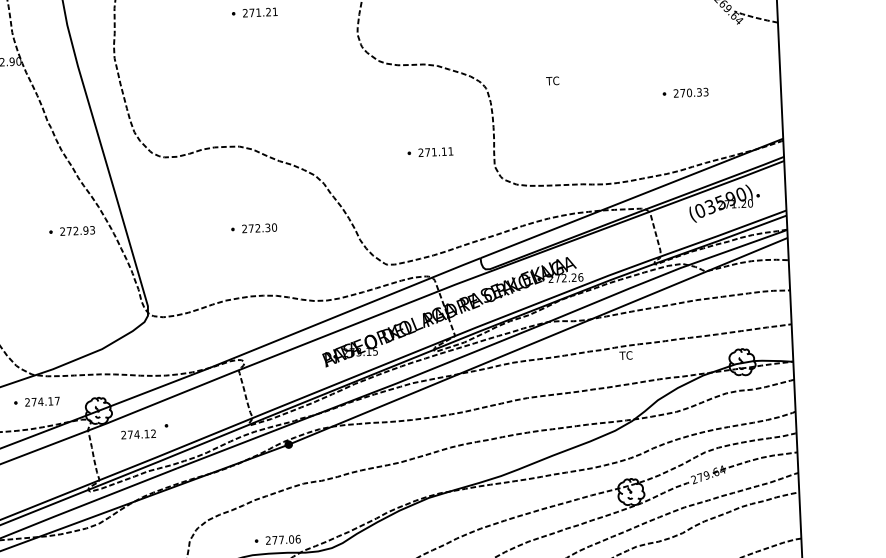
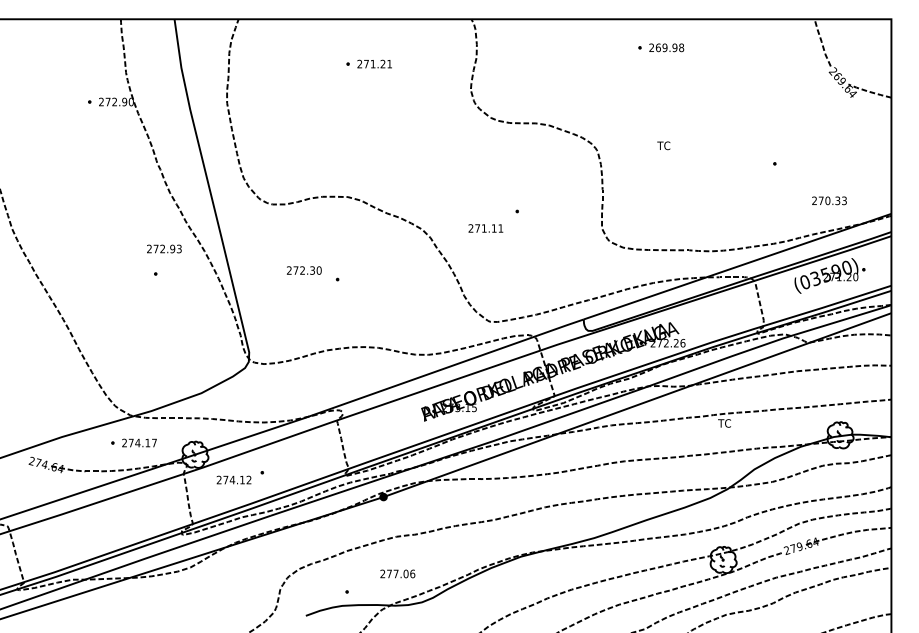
text: (691, 92) -> (829, 200), moved
text: (435, 152) -> (485, 228), moved
text: (259, 228) -> (304, 270), moved
text: (77, 230) -> (164, 248), moved
text: (282, 539) -> (397, 573), moved

